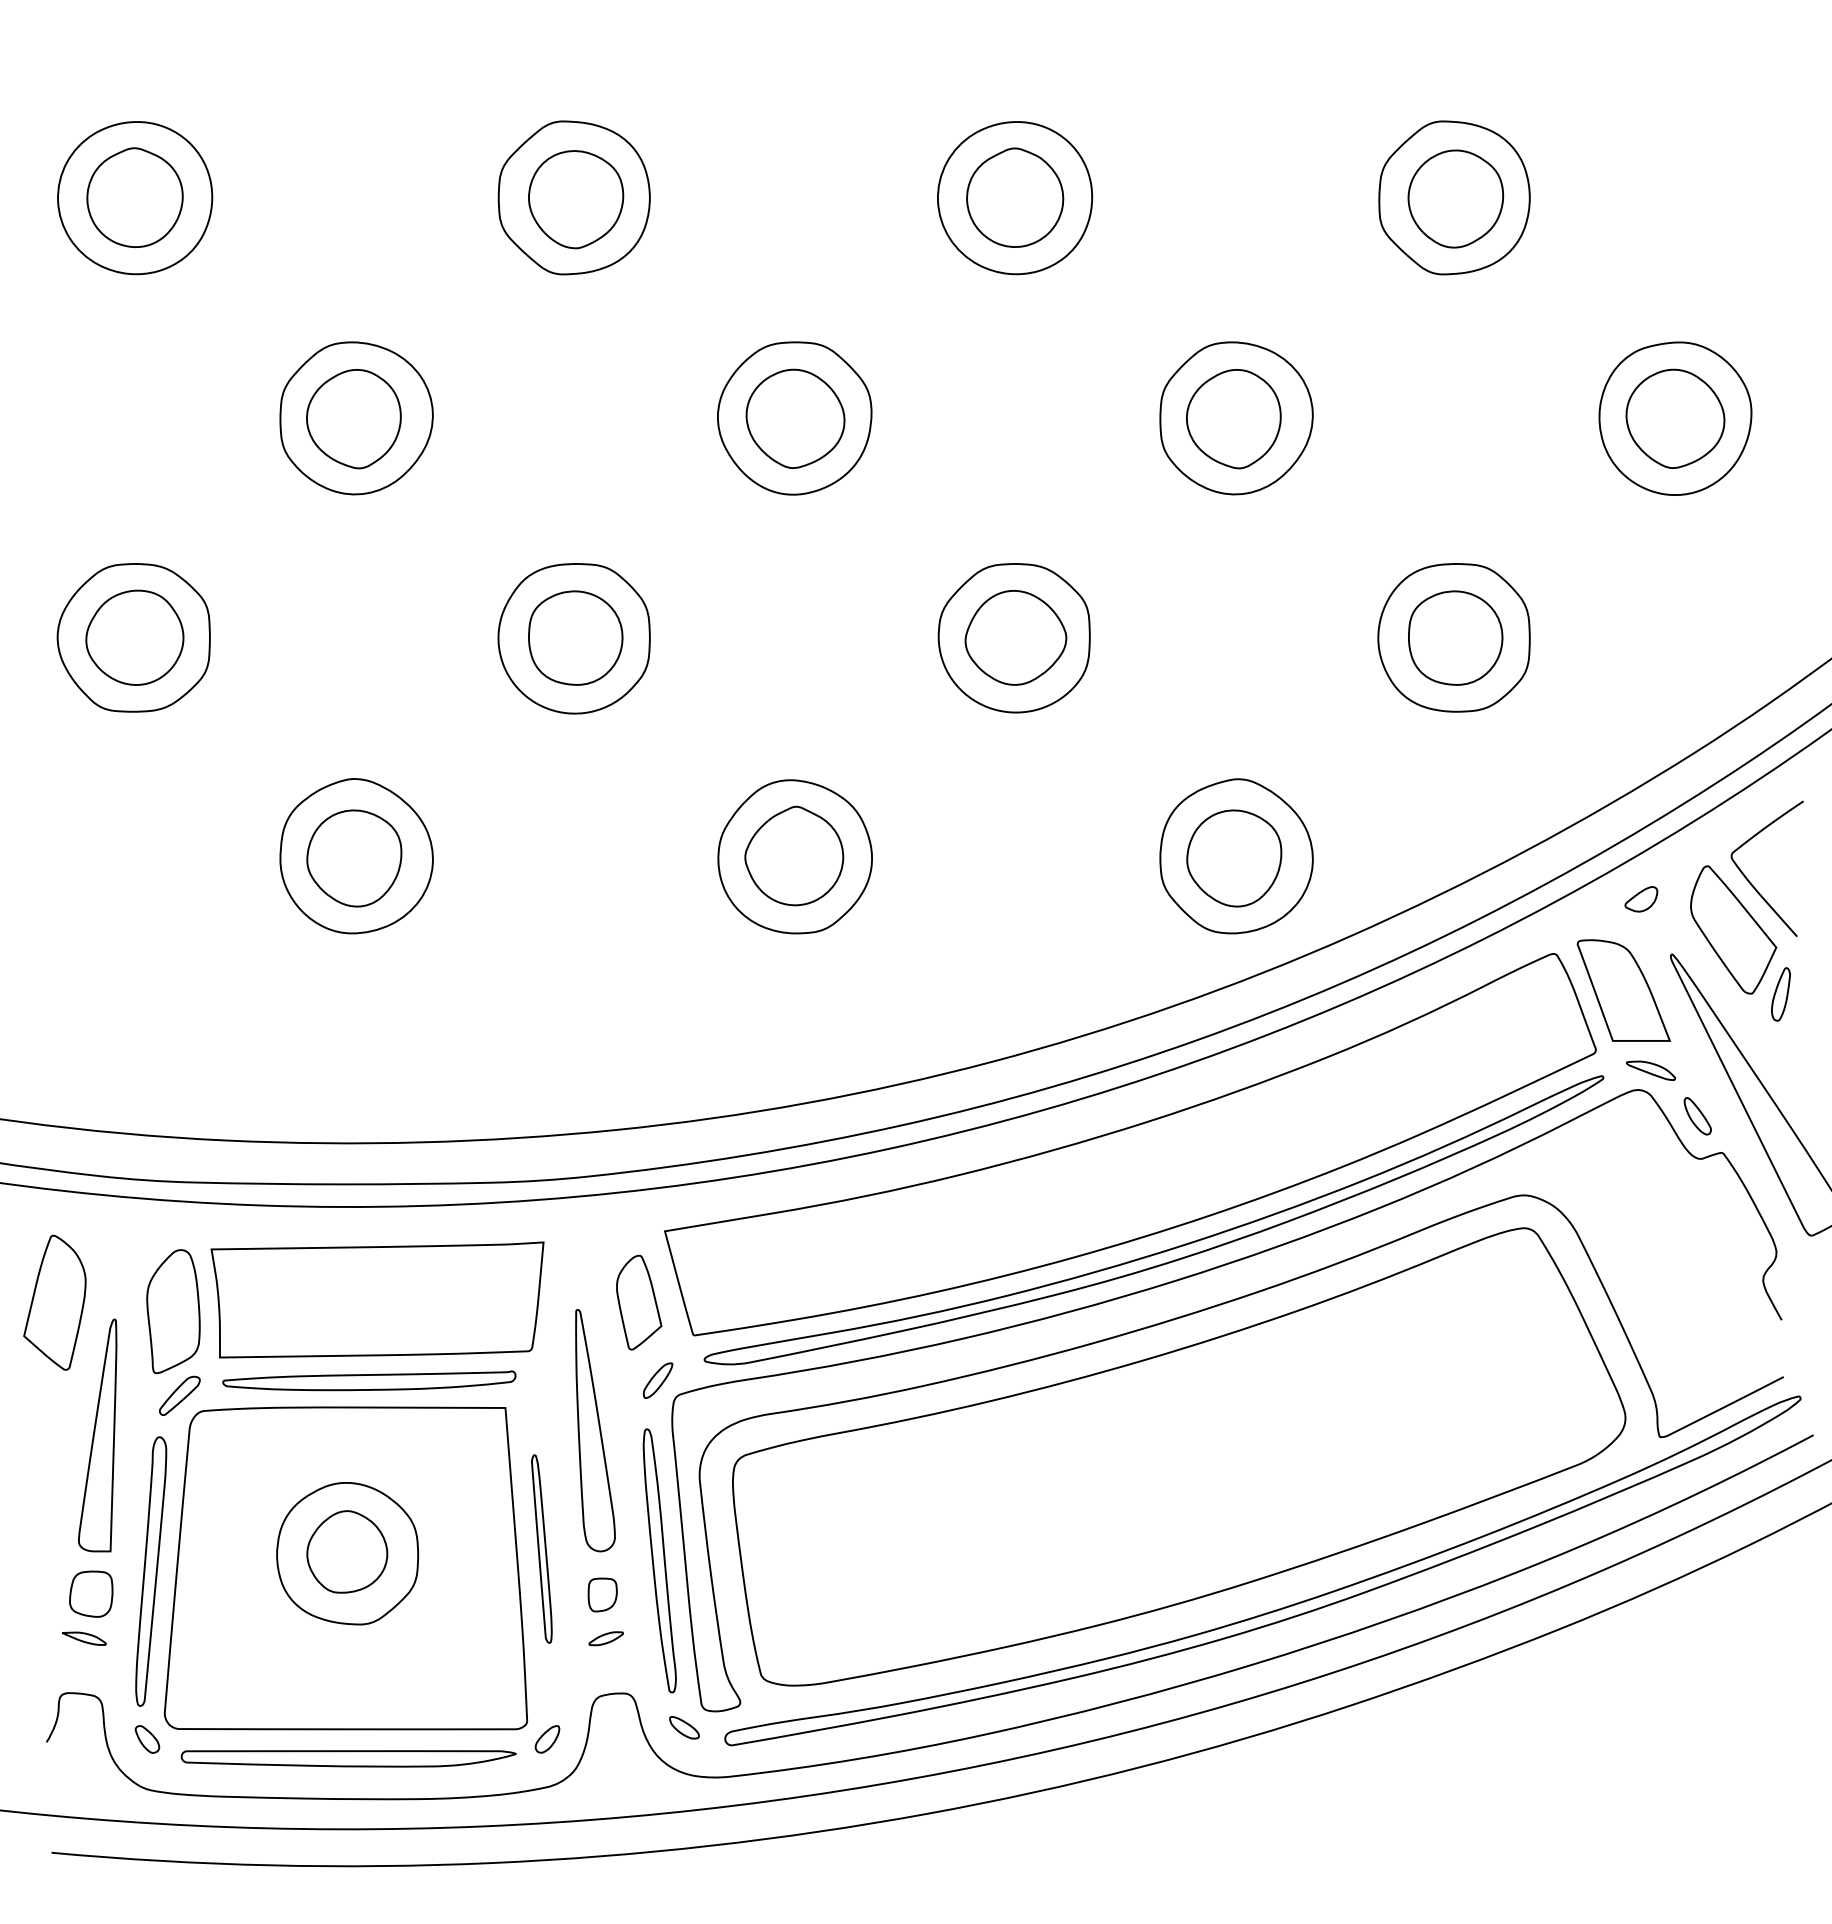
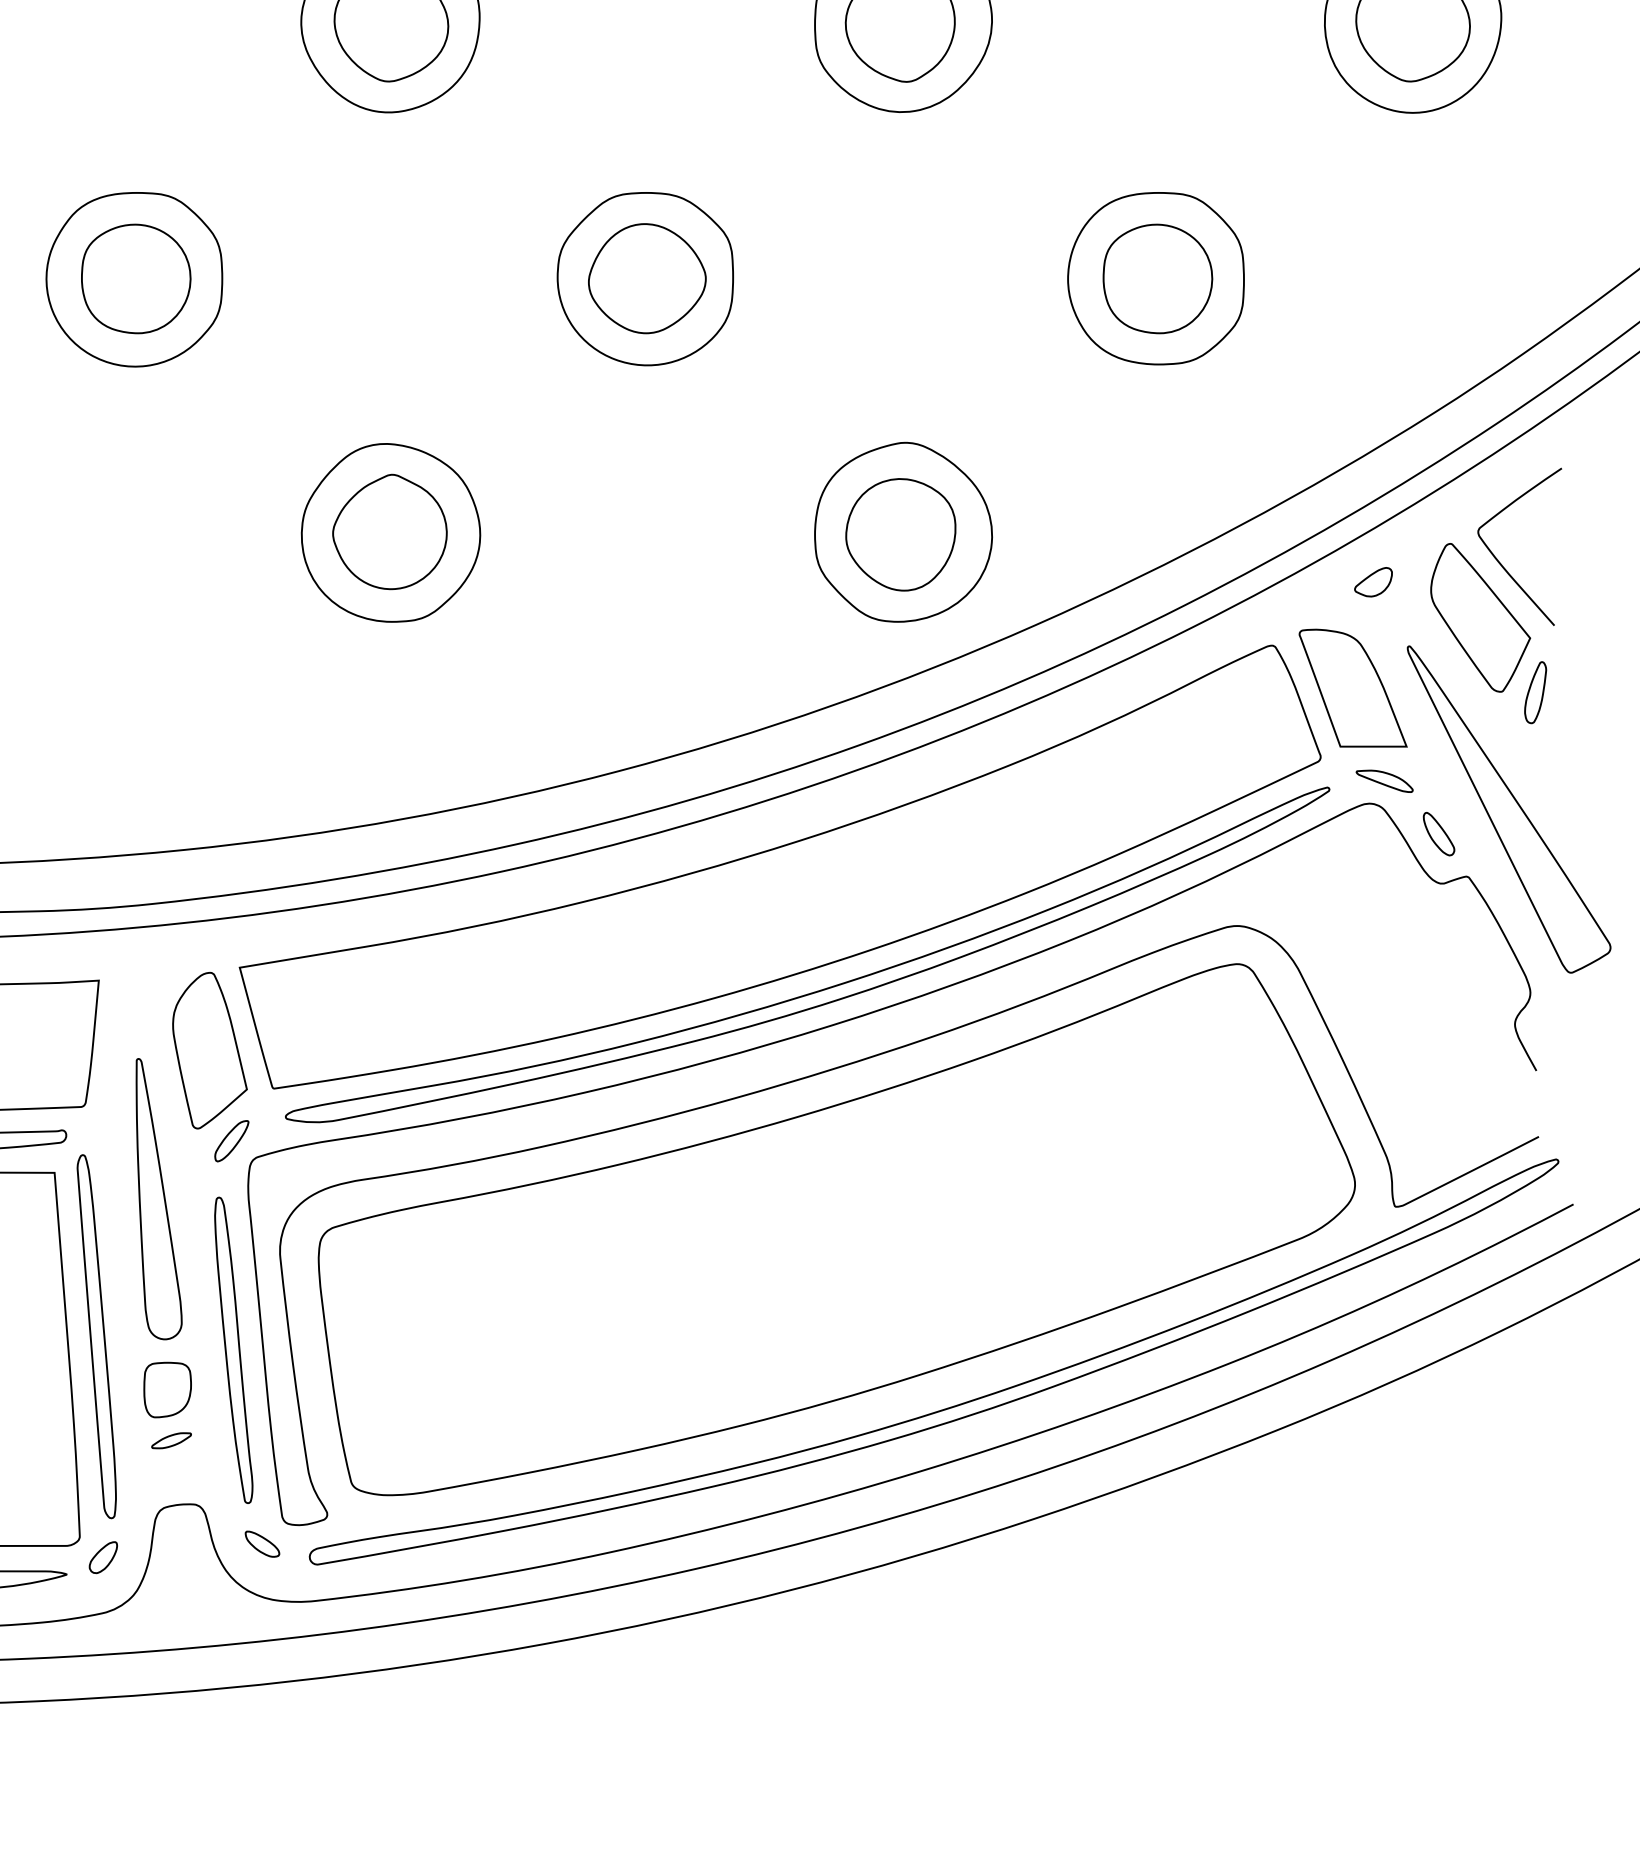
part: (638, 1302) -> (209, 1050), size x1.43
part: (541, 1548) -> (96, 1335), size x1.67
part: (602, 1594) -> (167, 1389), size x1.43

